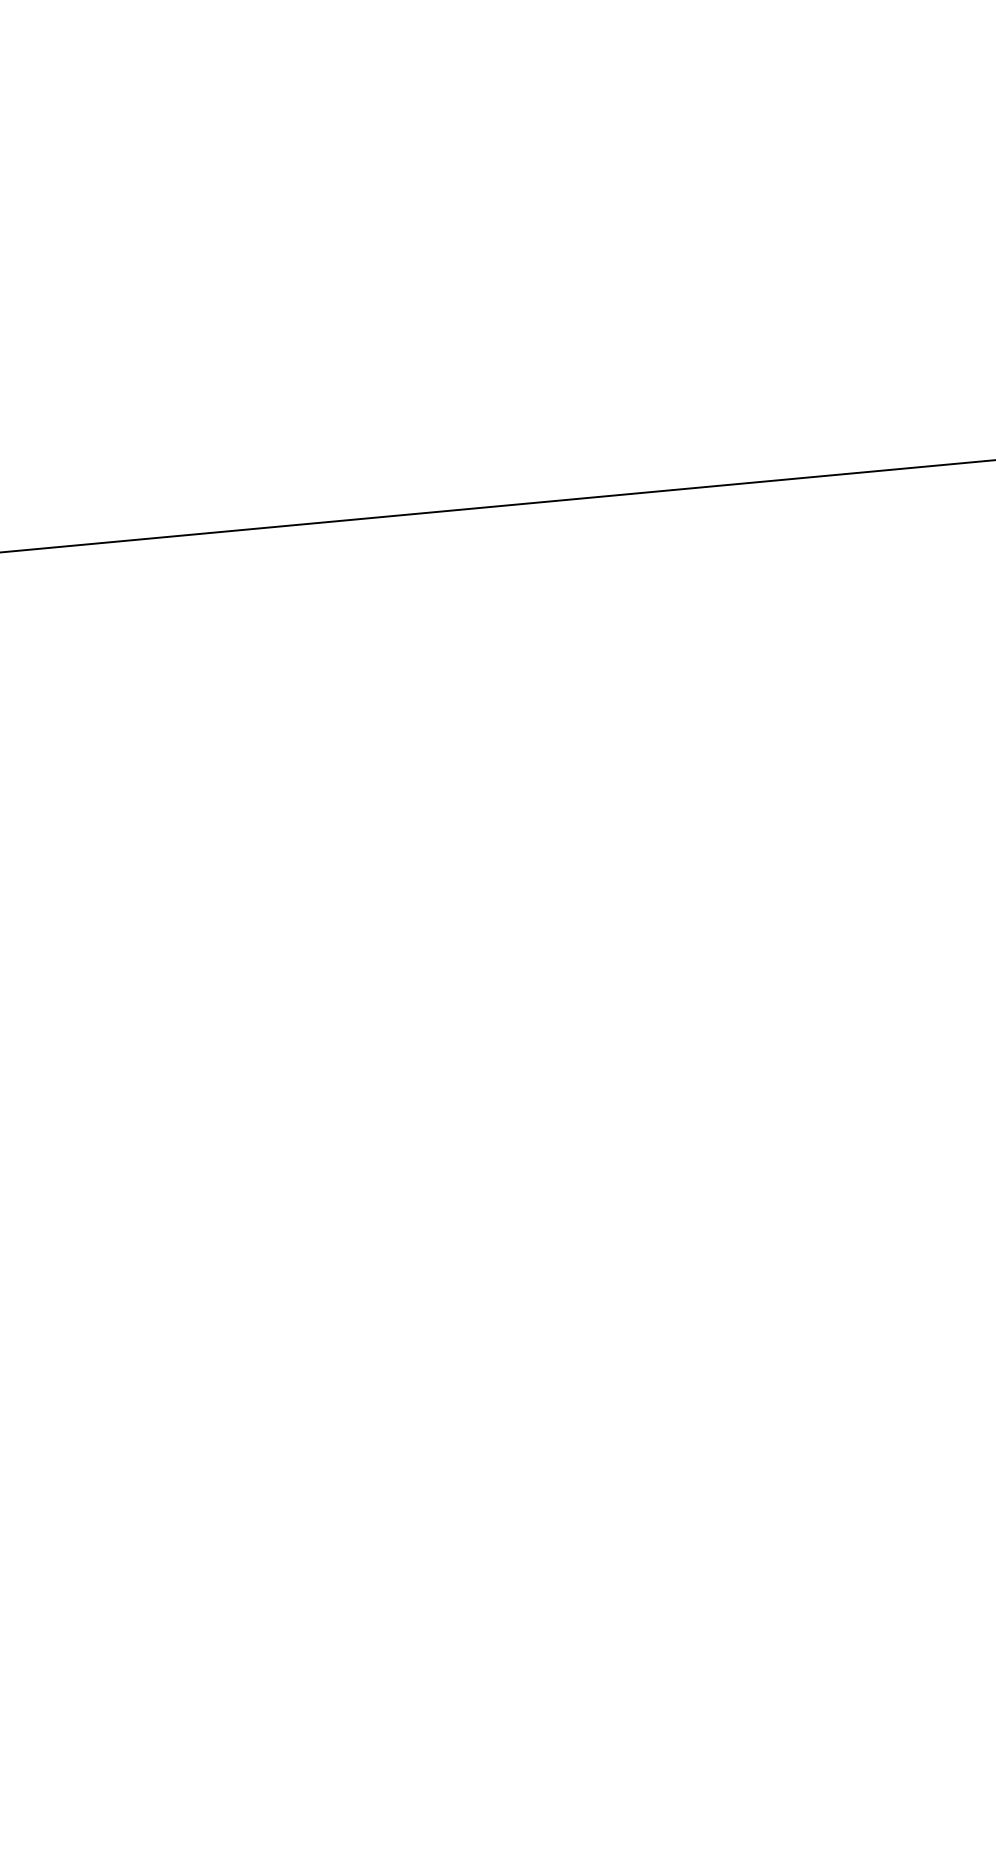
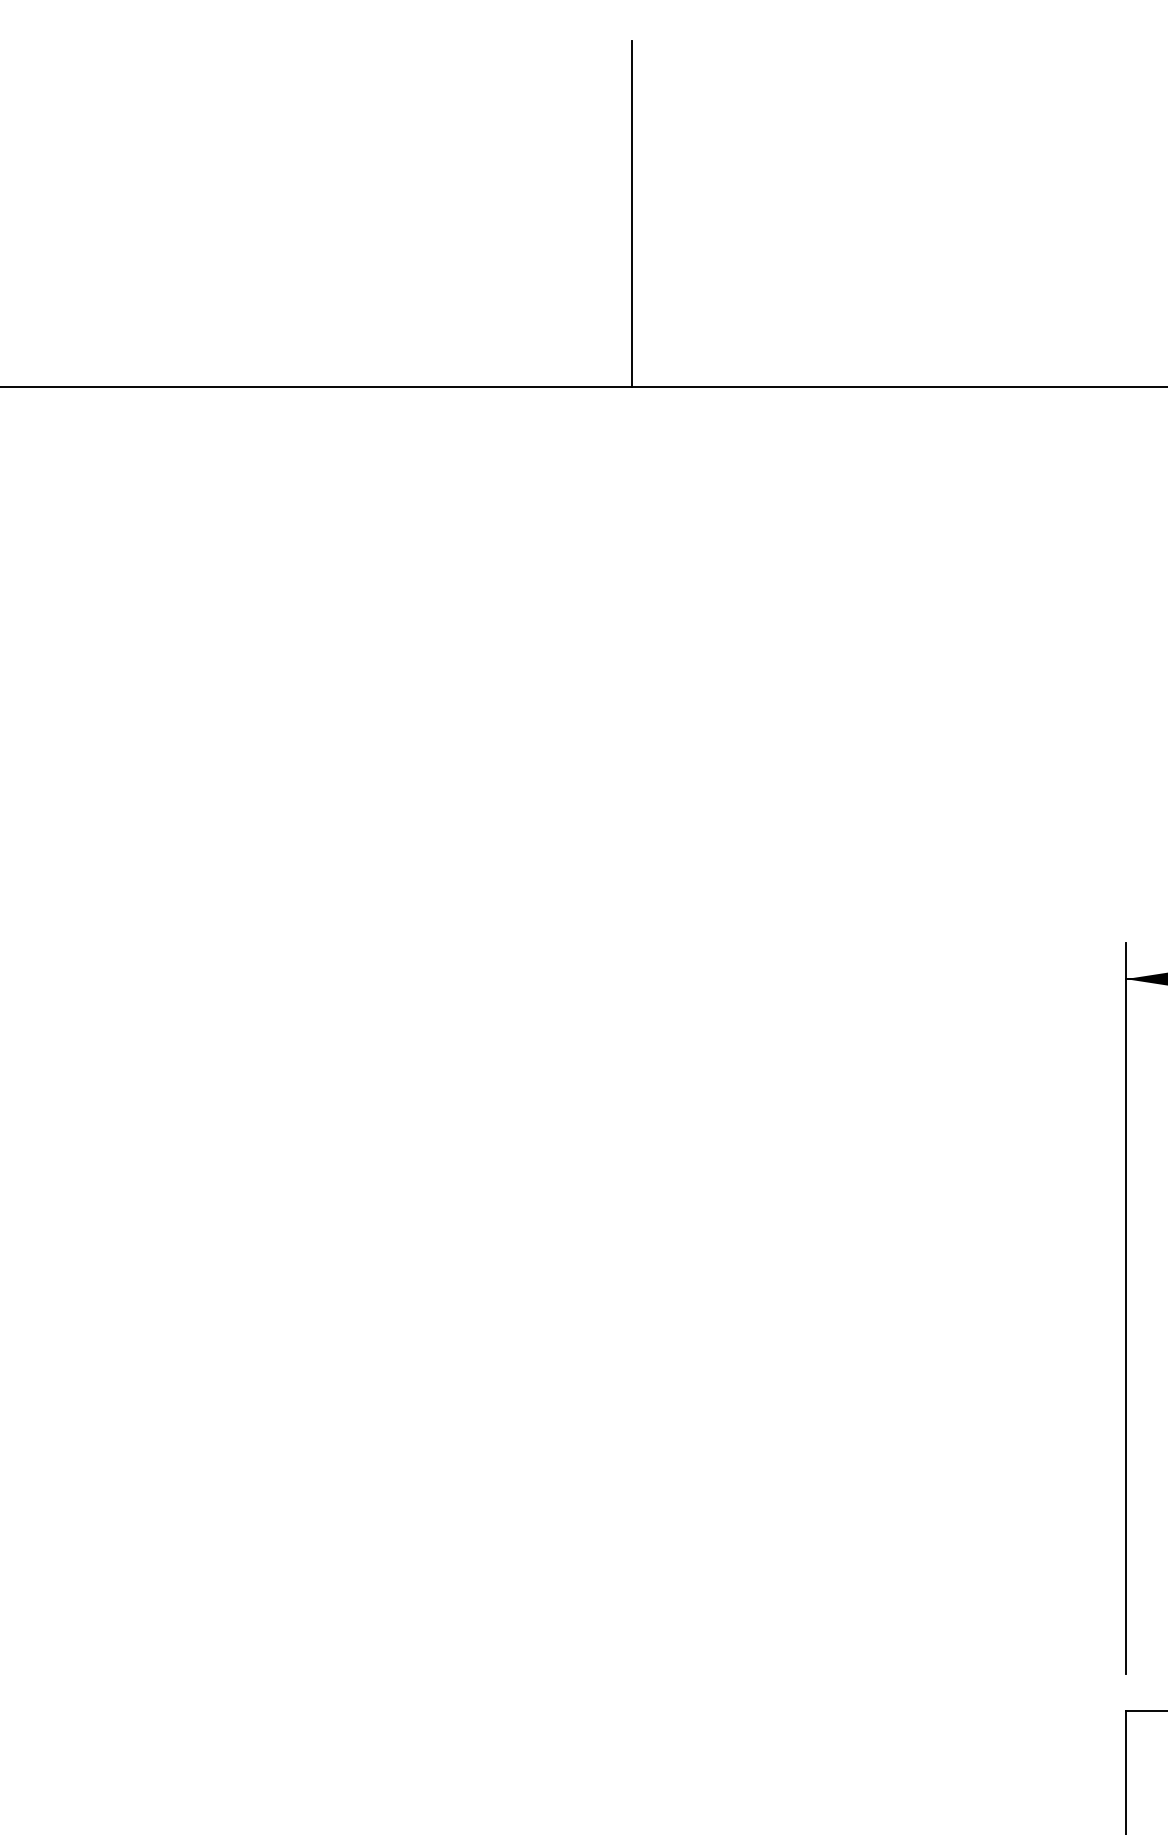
line: (662, 306) -> (631, 213), added

